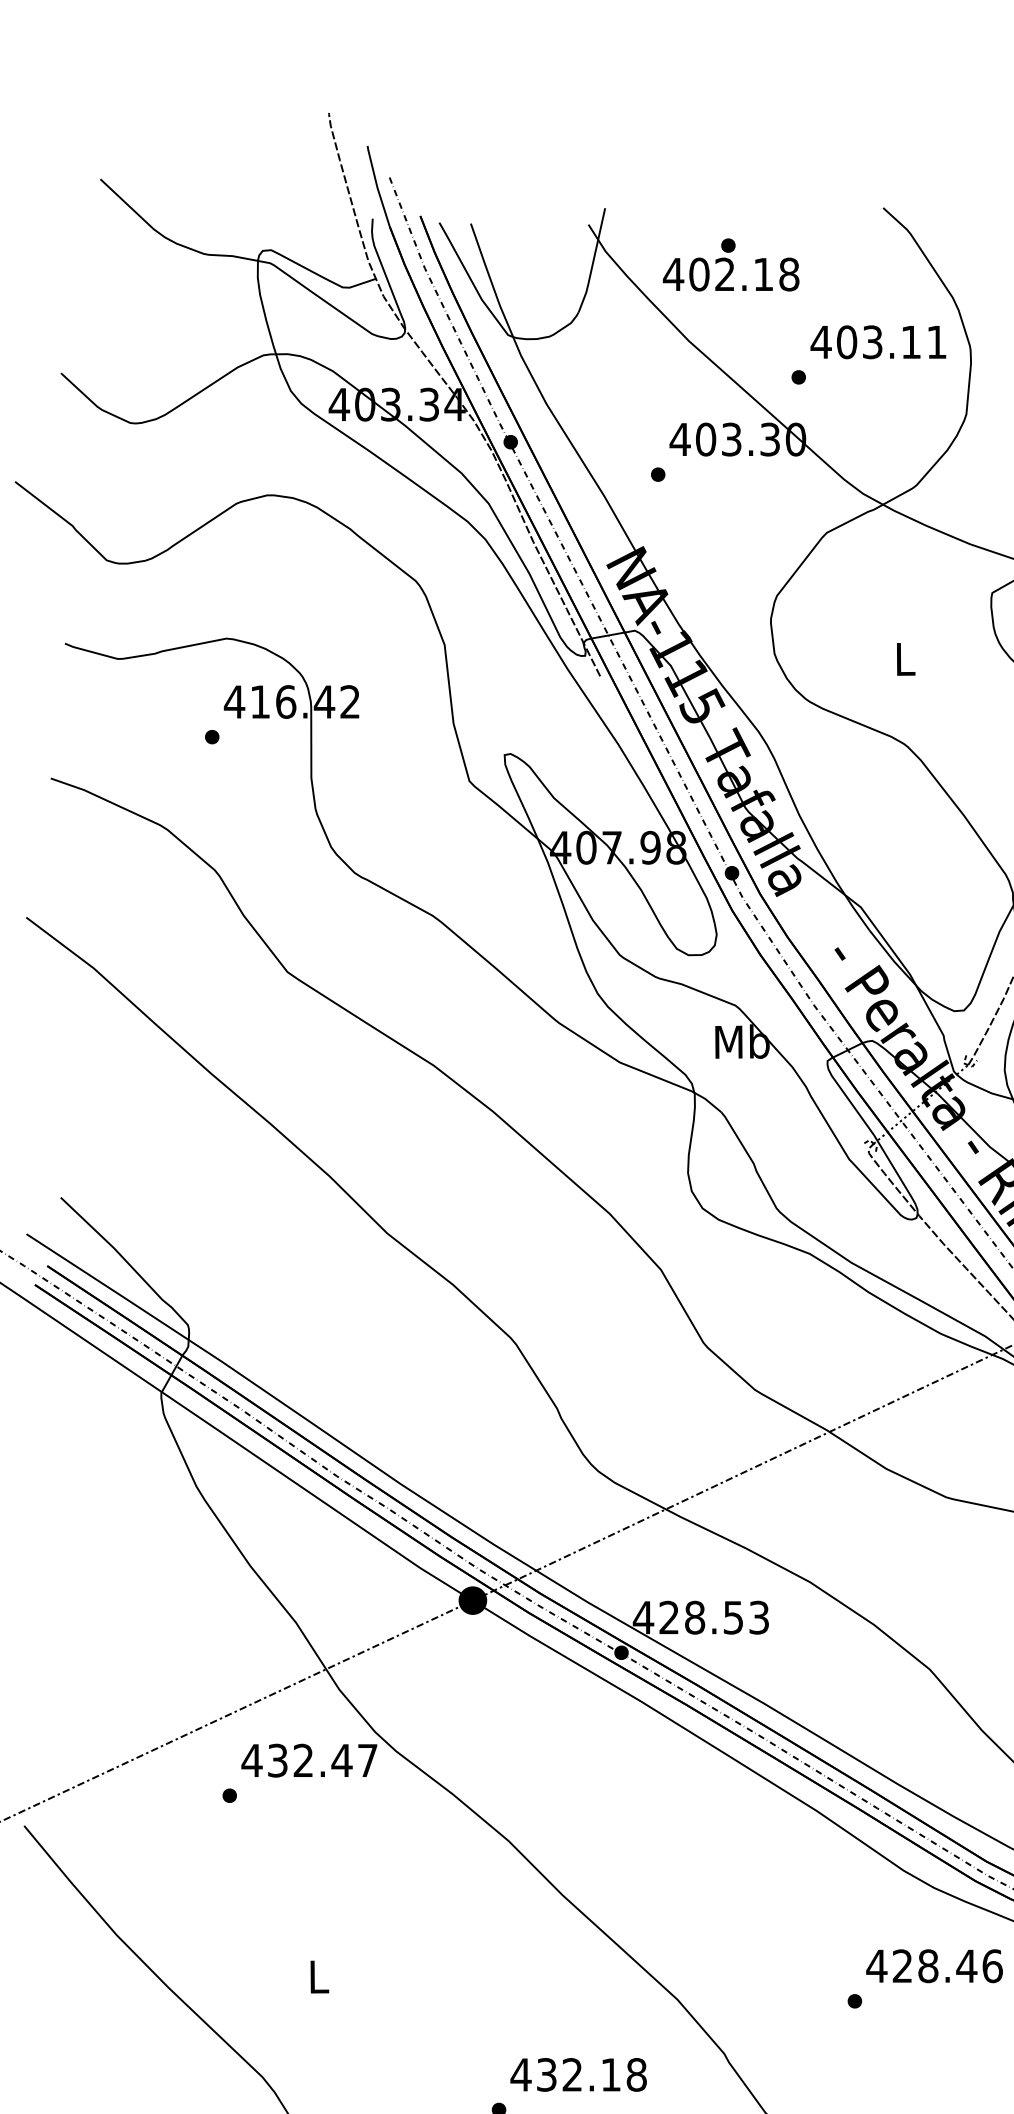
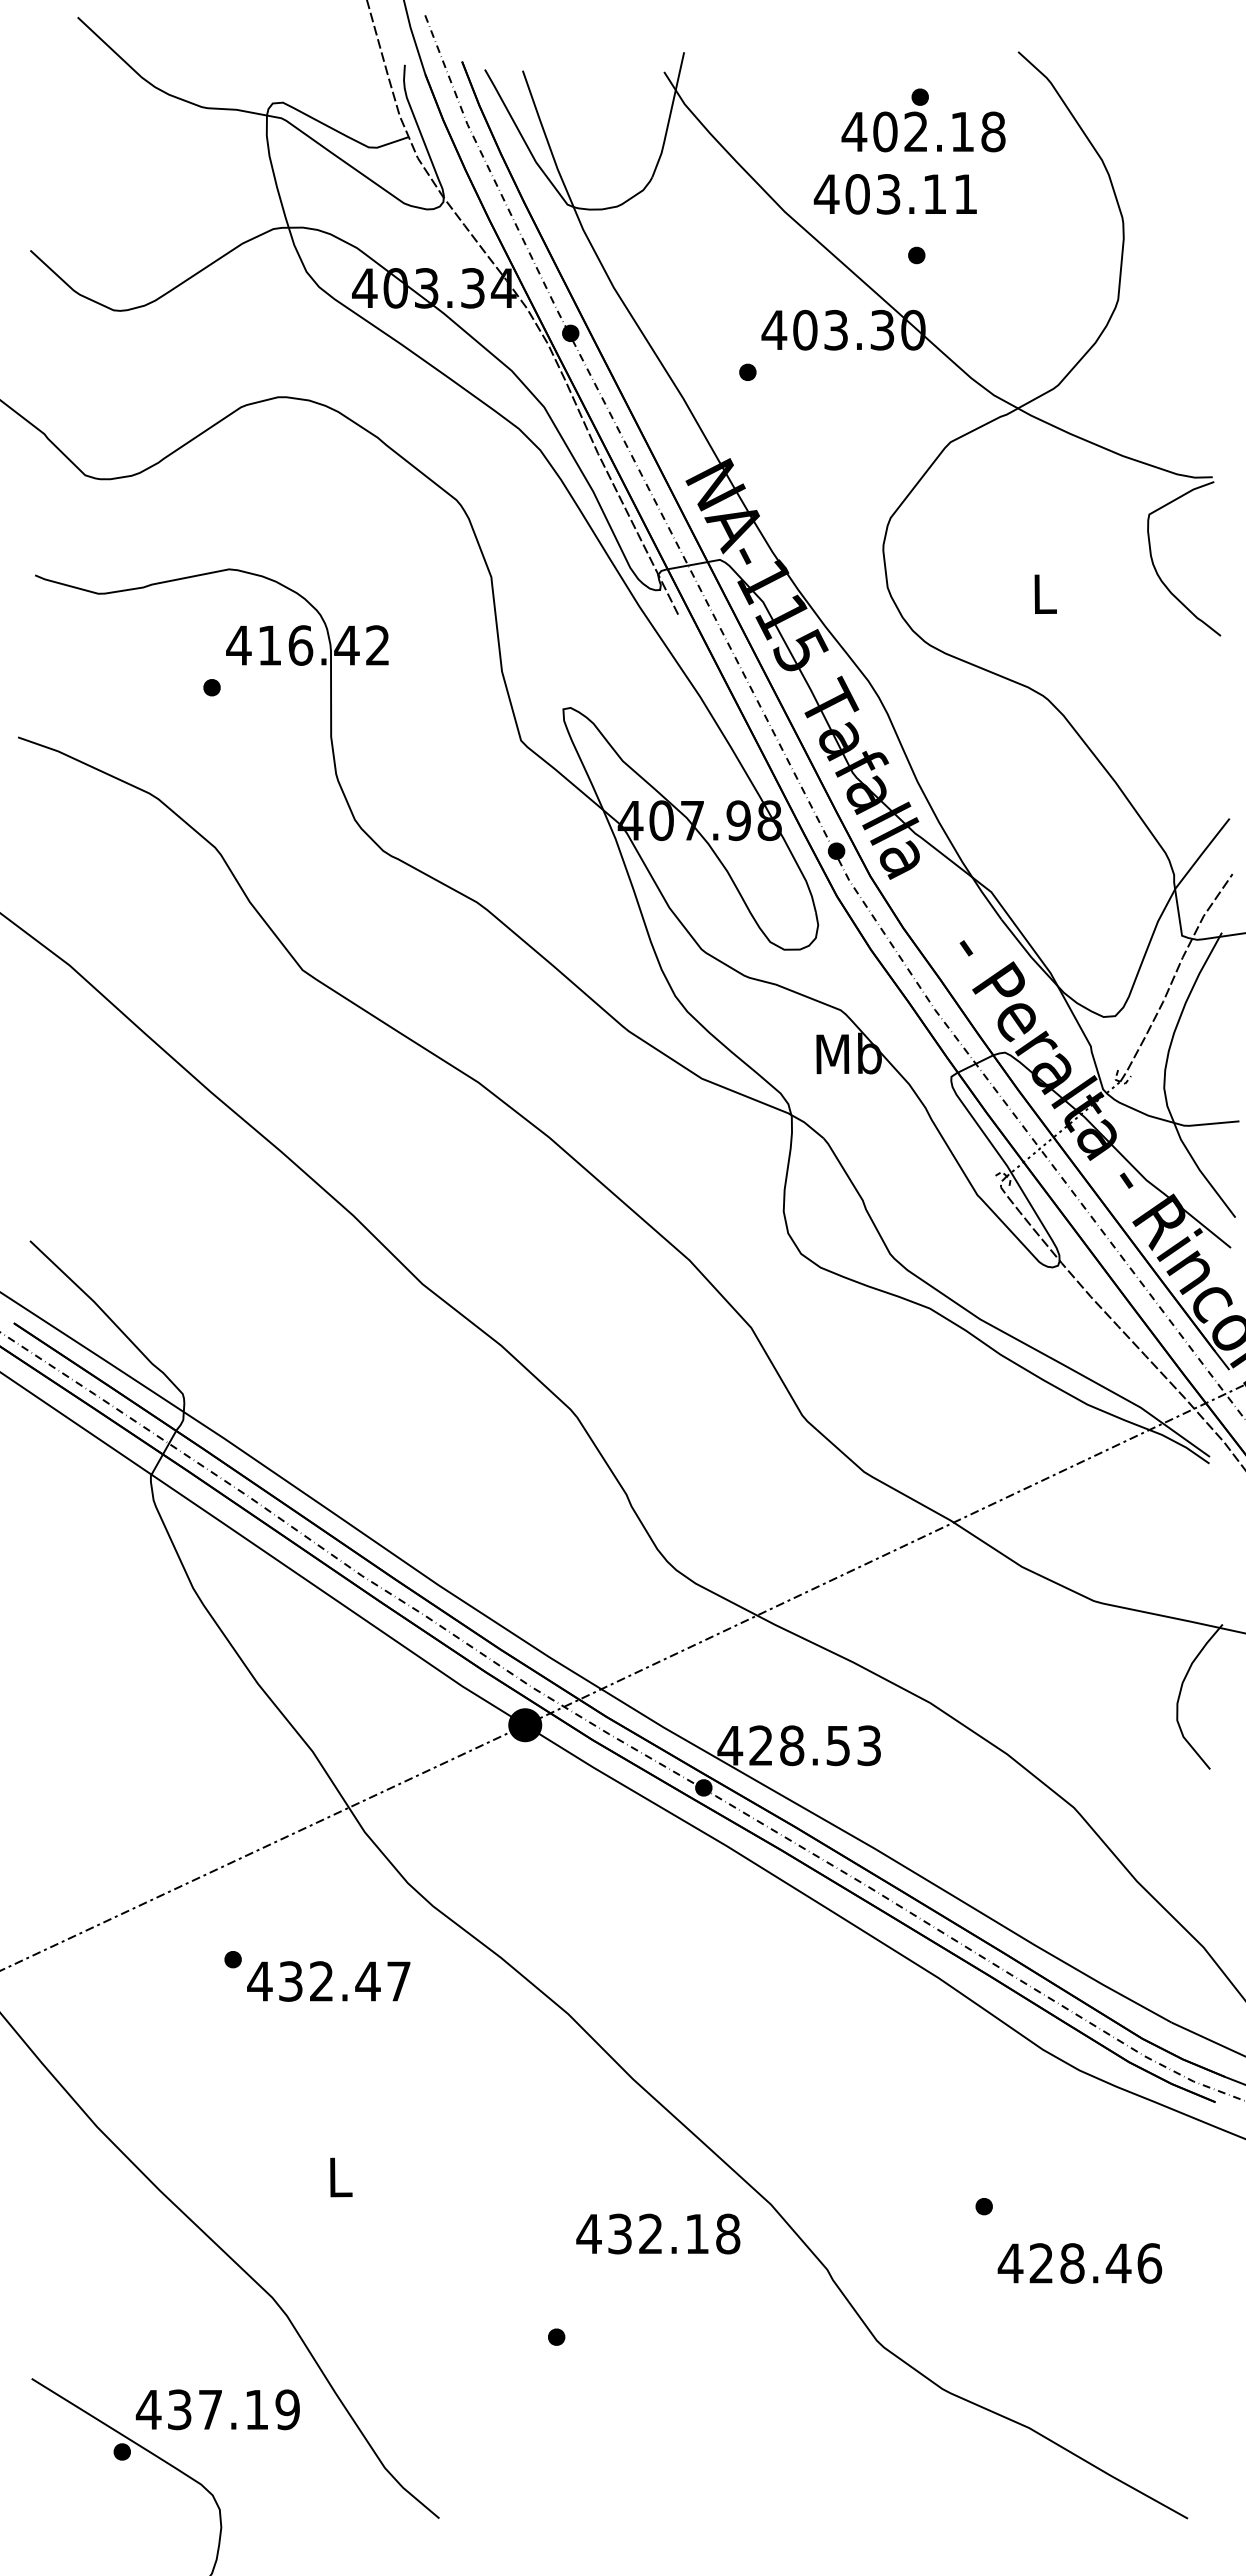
text: (731, 265) -> (923, 120), moved
text: (877, 342) -> (894, 194), moved
text: (309, 1760) -> (328, 1981), moved
text: (934, 1966) -> (1079, 2263), moved
text: (578, 2074) -> (658, 2233), moved

